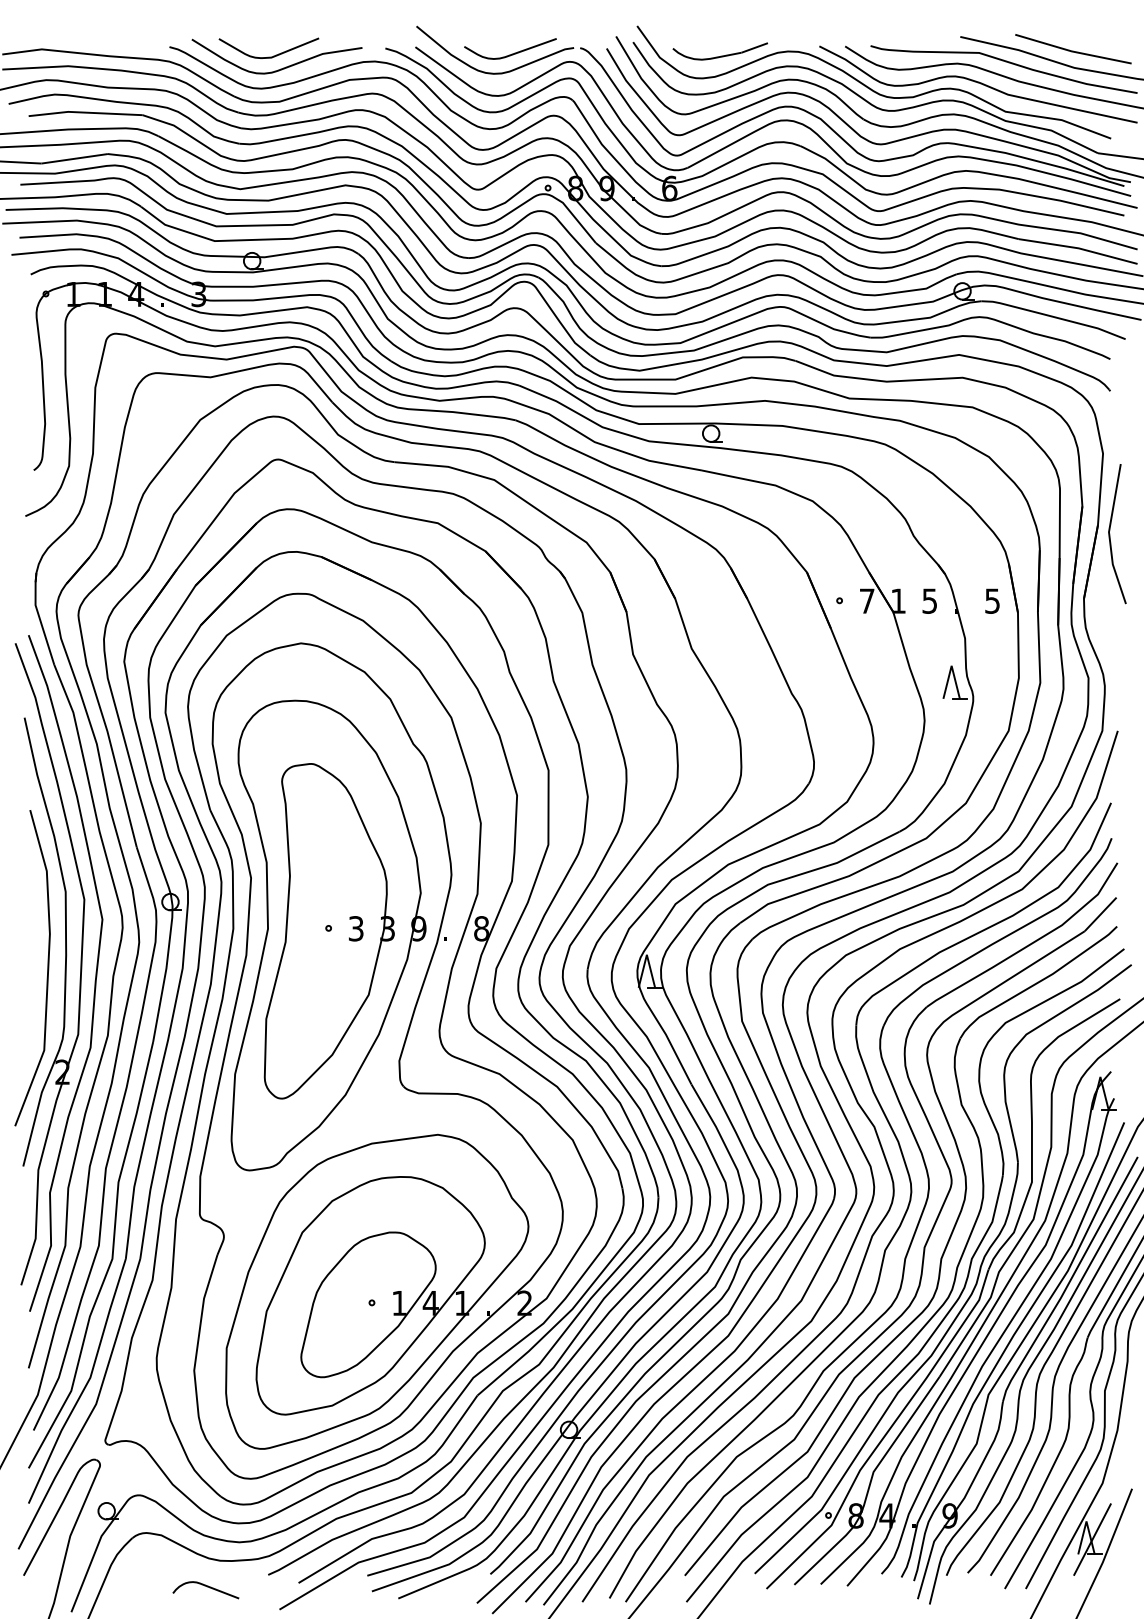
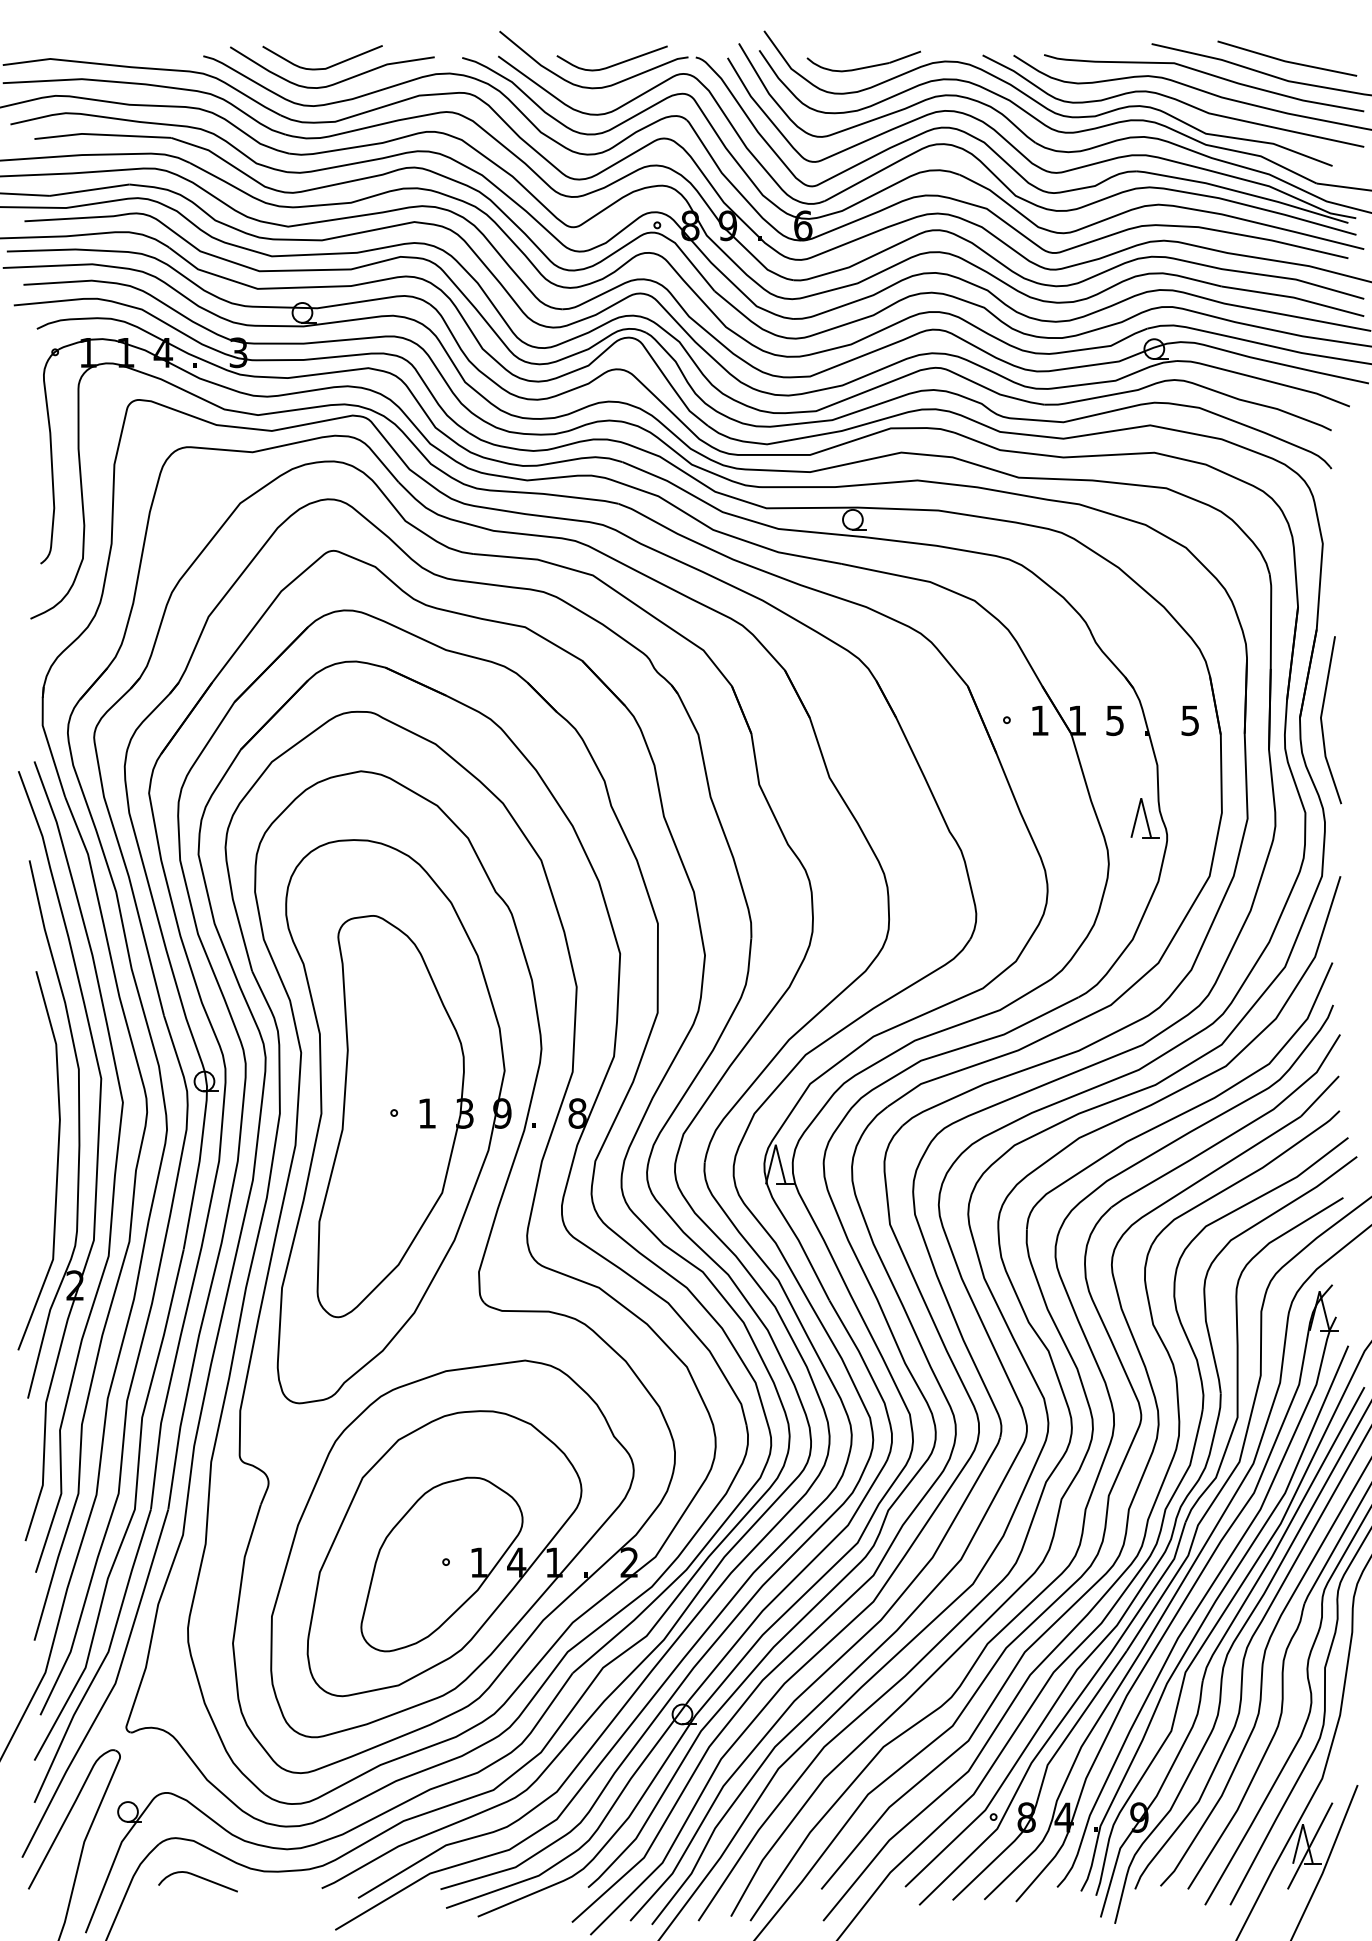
line: (1110, 534) -> (1322, 720), moved
text: (866, 601) -> (1039, 720), 7 -> 1
text: (355, 928) -> (426, 1113), 3 -> 1
curve: (205, 1586) -> (197, 1877), moved

